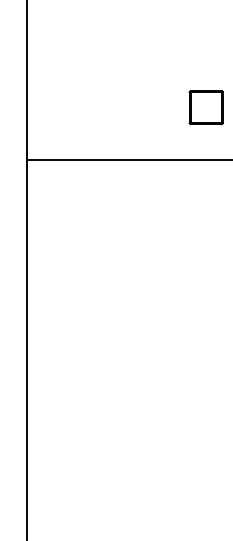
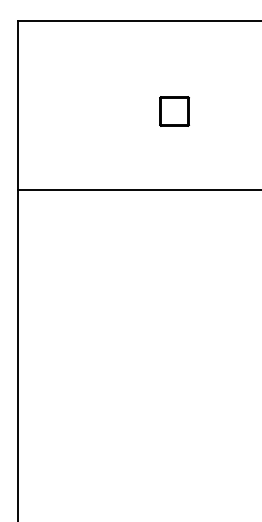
part: (206, 107) -> (174, 111), moved

